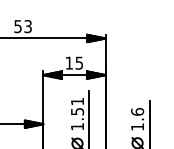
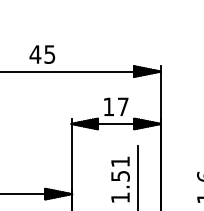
text: (22, 26) -> (41, 54), 53 -> 45
text: (79, 62) -> (123, 105), 15 -> 17

